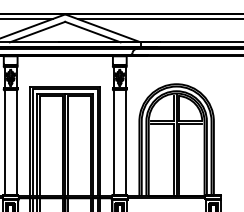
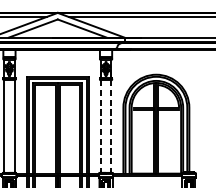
line: (113, 143) -> (100, 127), solid -> dashed
line: (125, 143) -> (111, 127), solid -> dashed

